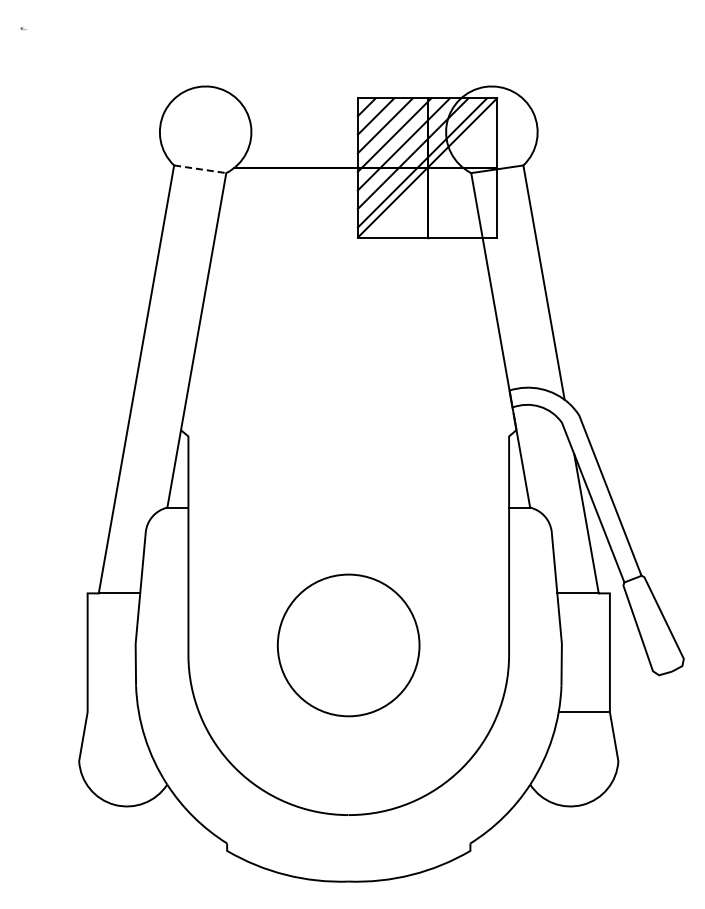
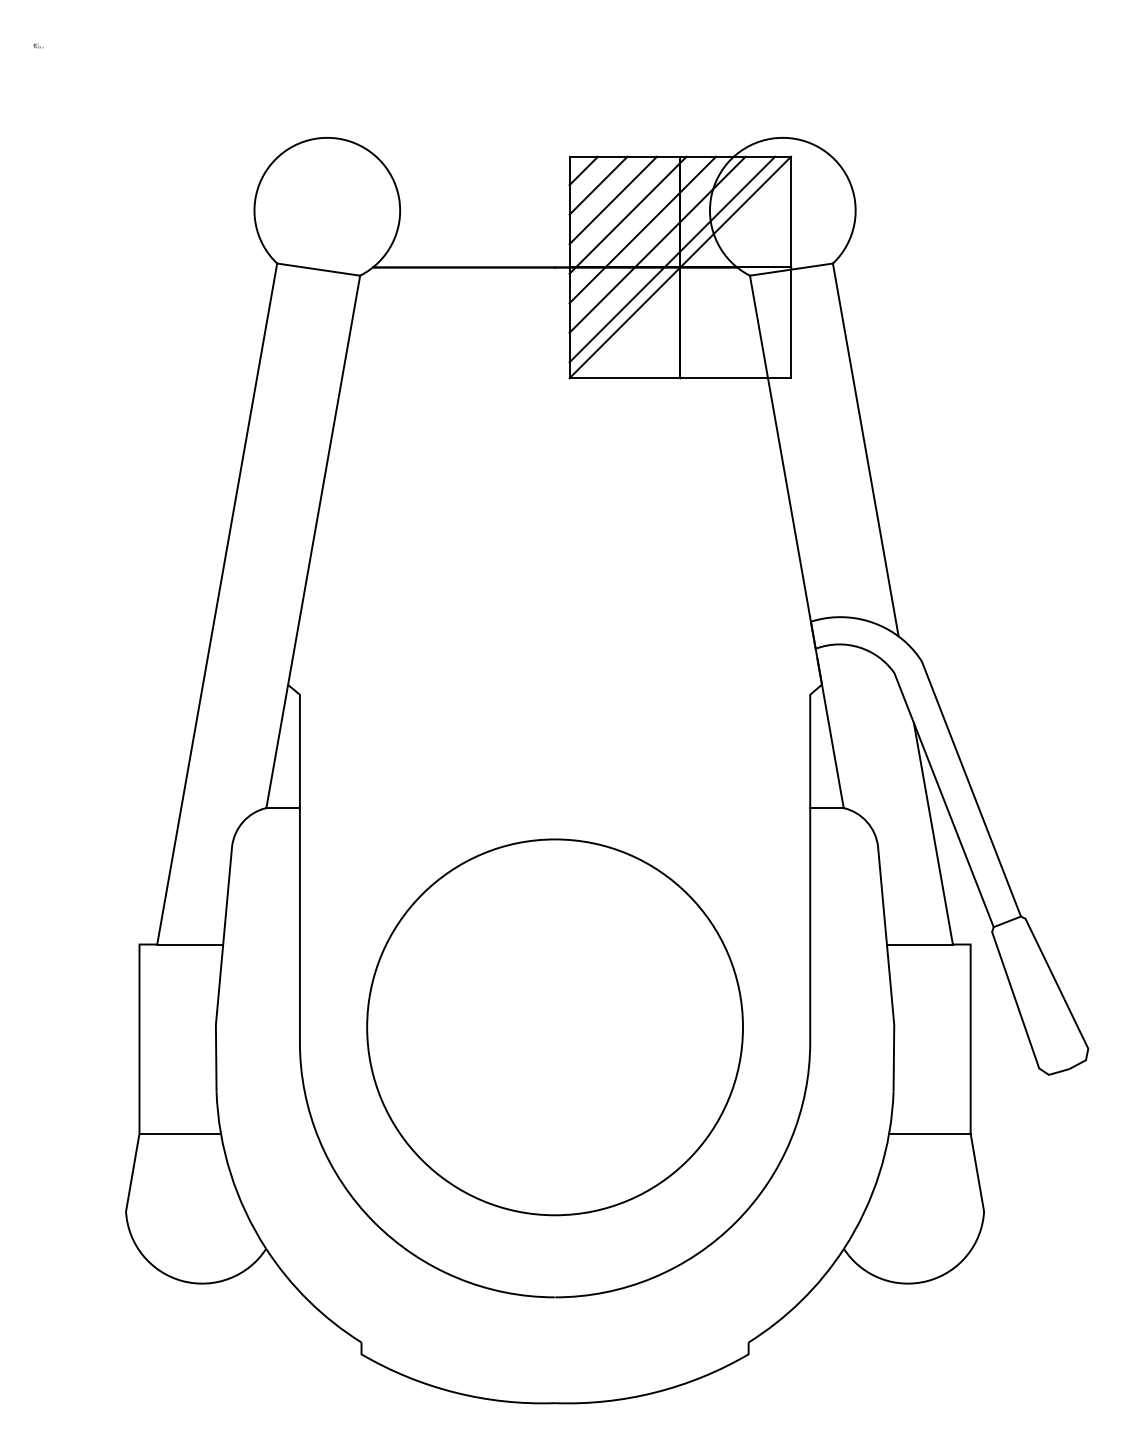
line: (200, 169) -> (319, 269), dashed -> solid
circle: (348, 645) -> (554, 1027), size x1.67
line: (112, 712) -> (179, 1134), added

